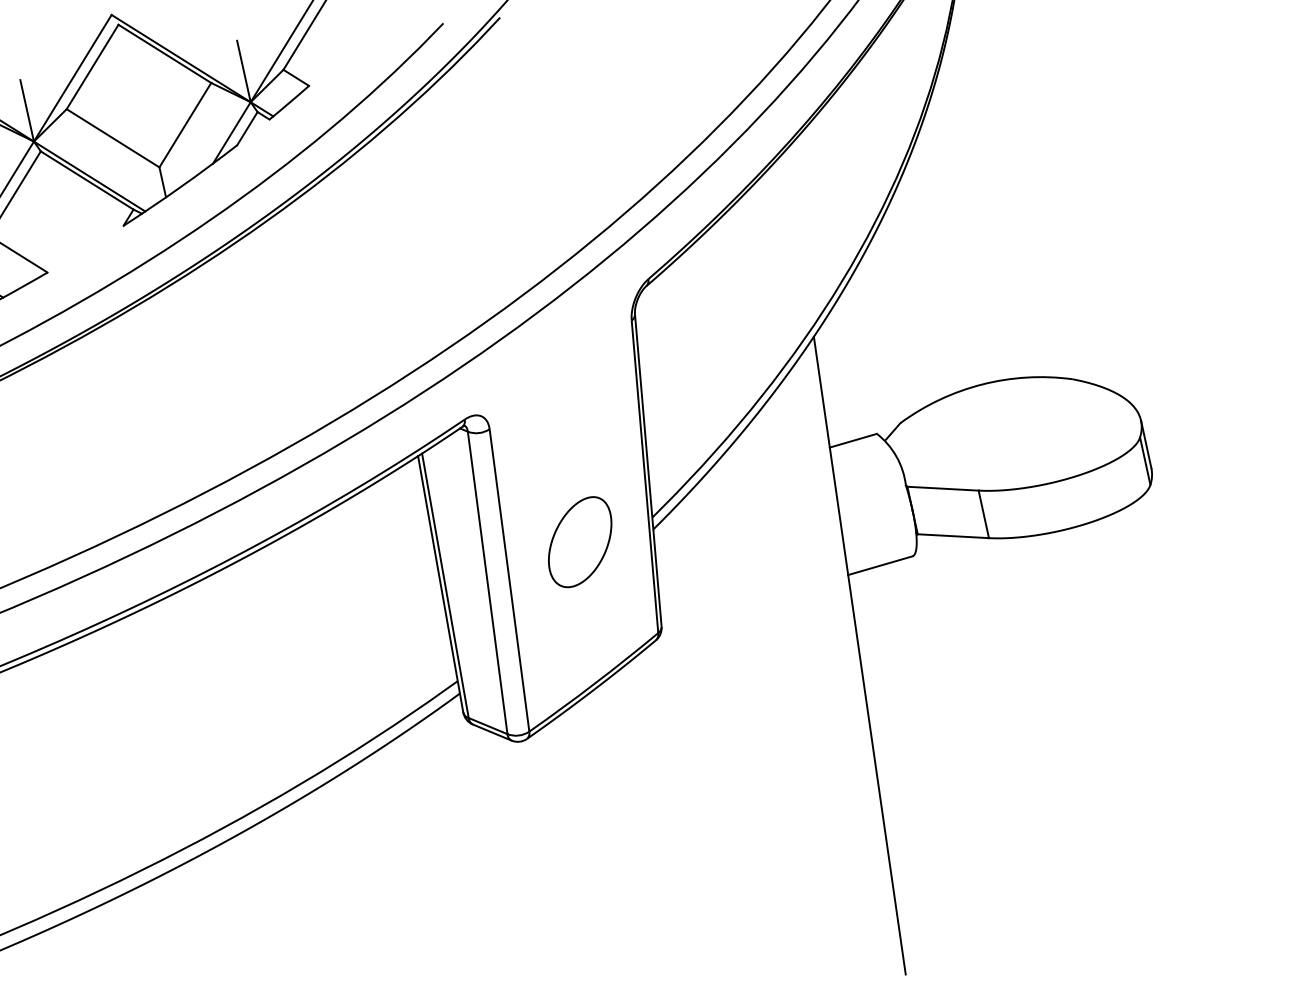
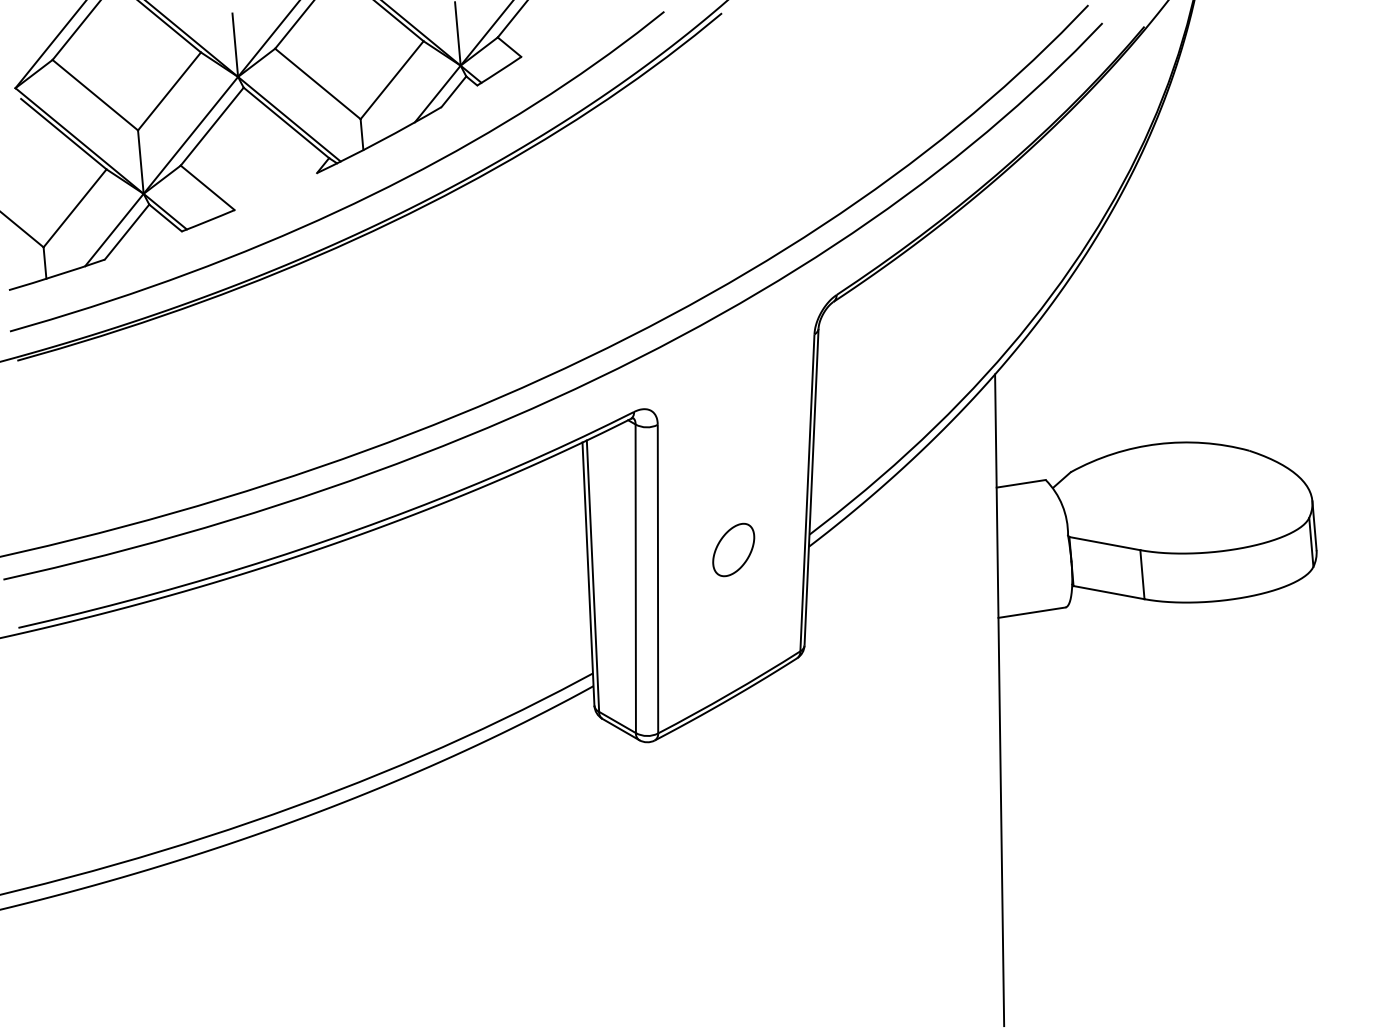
part: (579, 541) -> (733, 549), size x0.6

